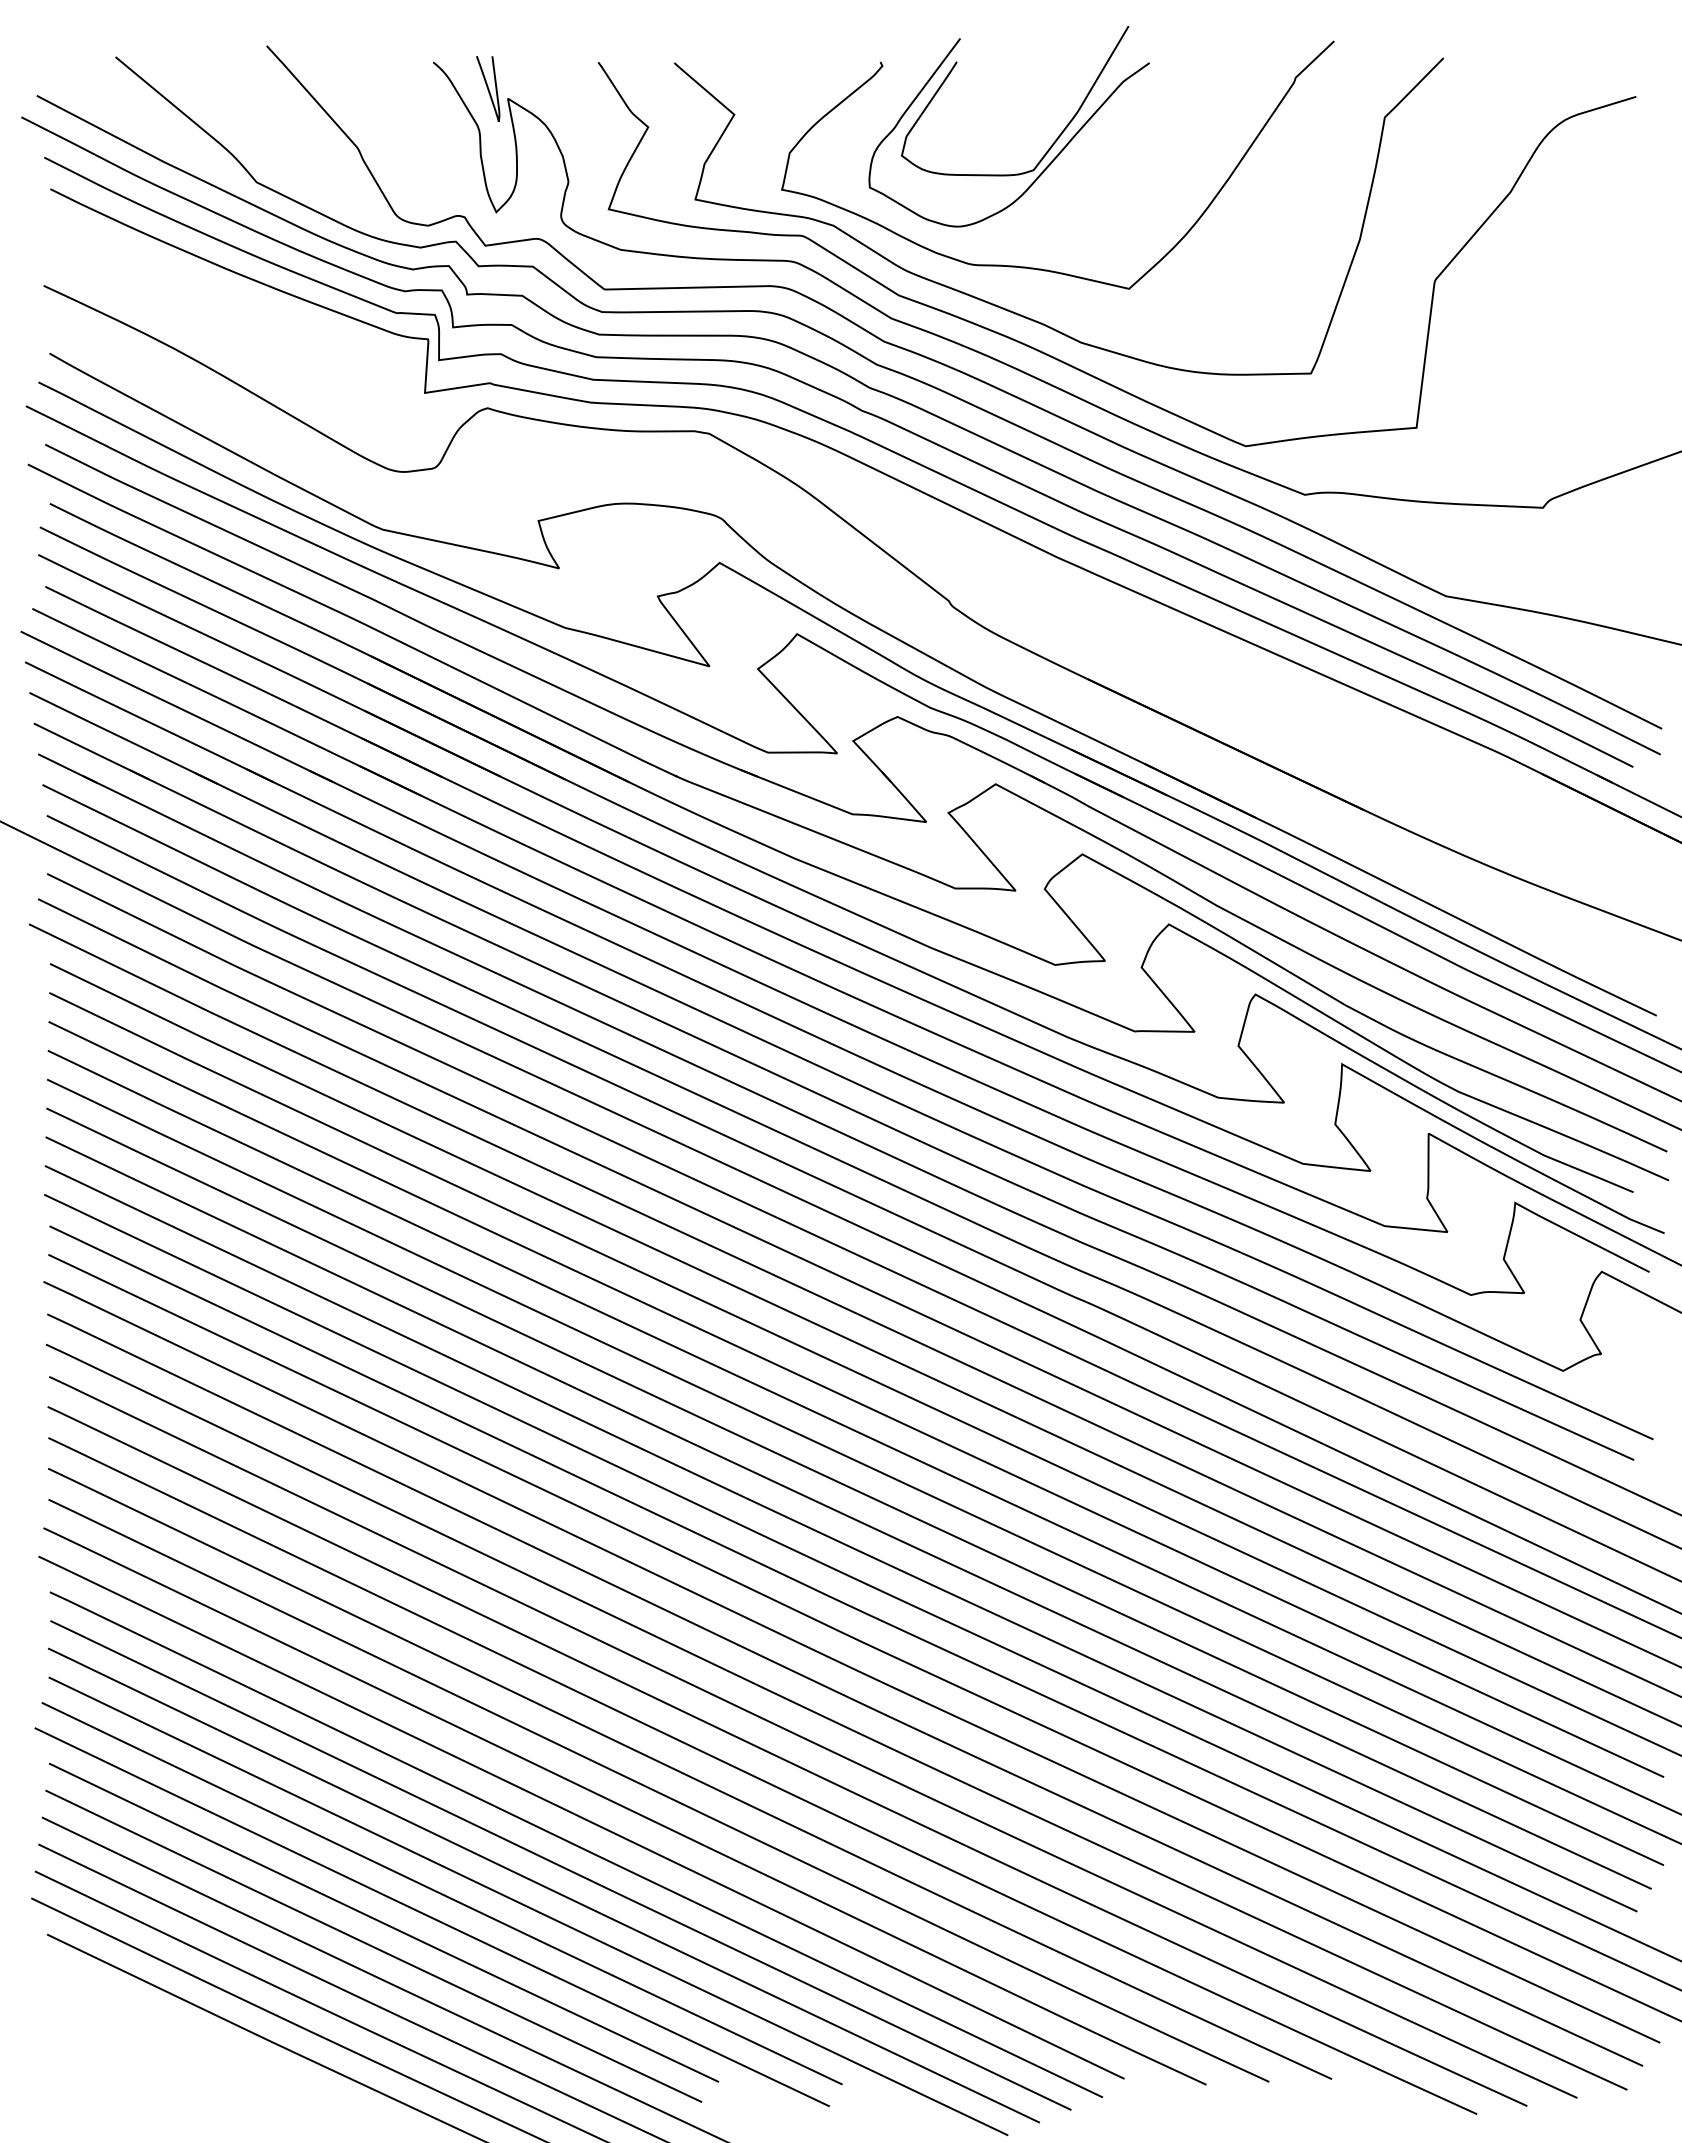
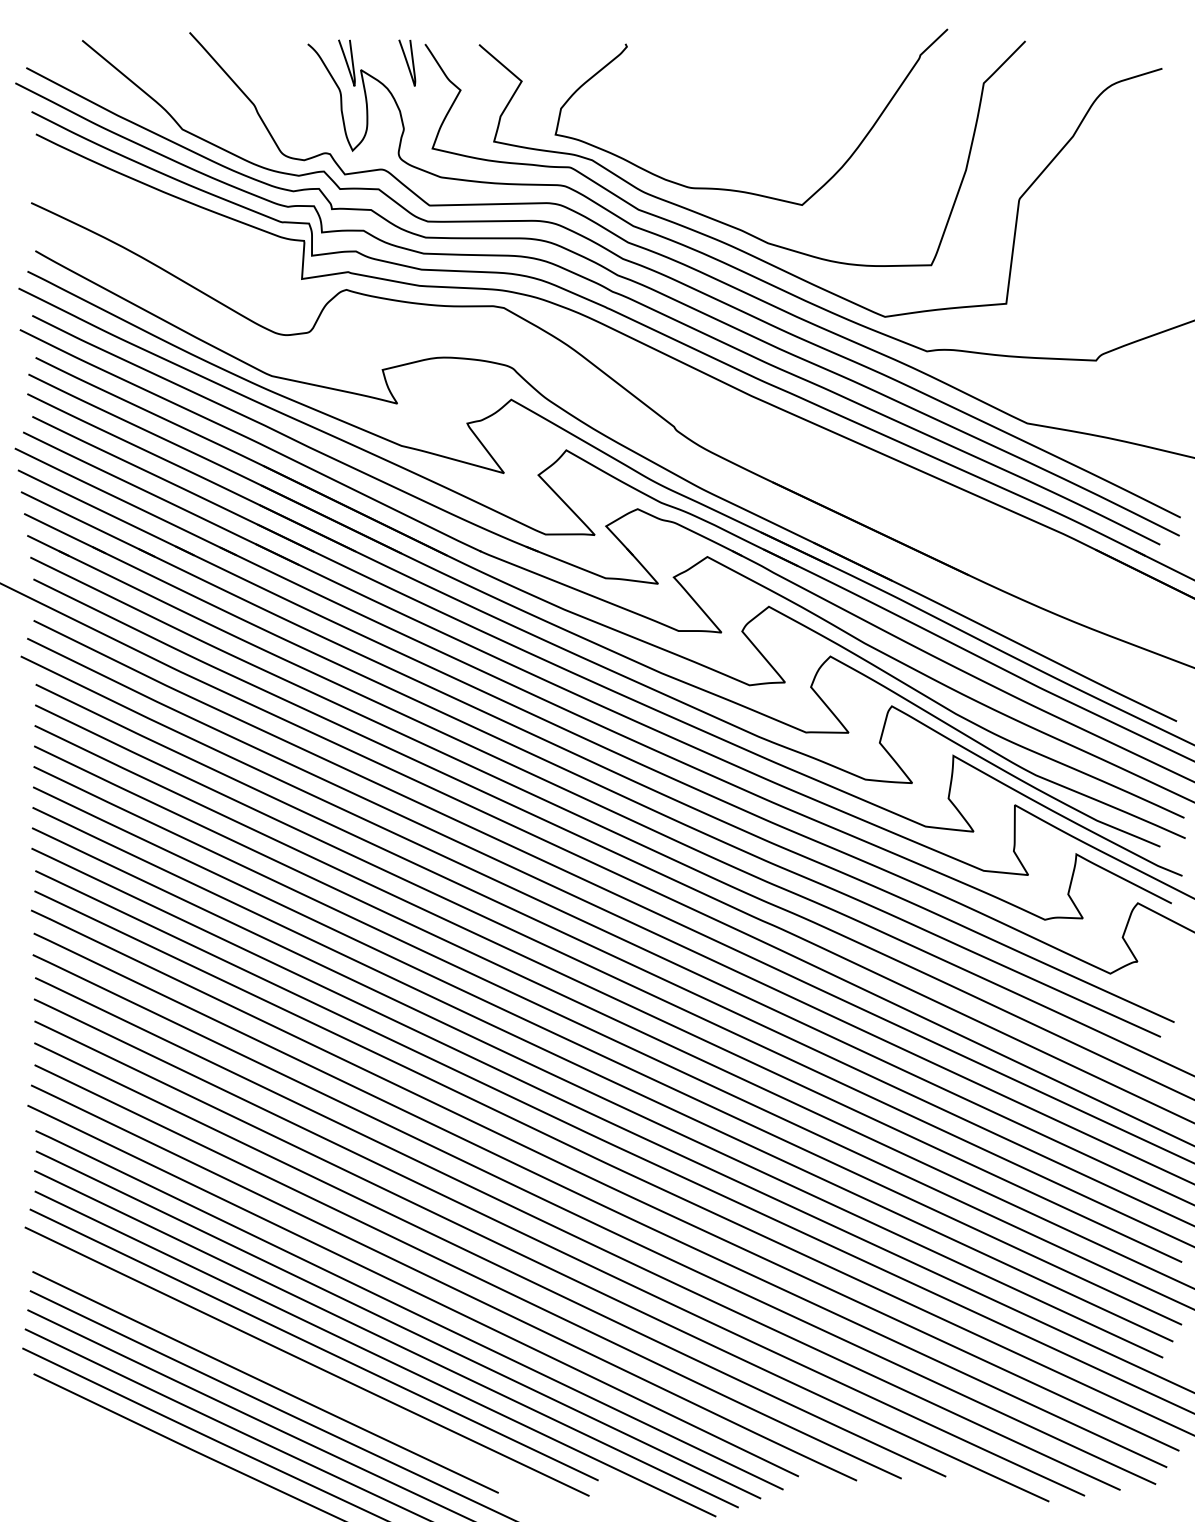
curve: (573, 88) -> (407, 62), added
part: (1045, 152) -> (742, 108), removed
line: (383, 1922) -> (272, 1365), removed

